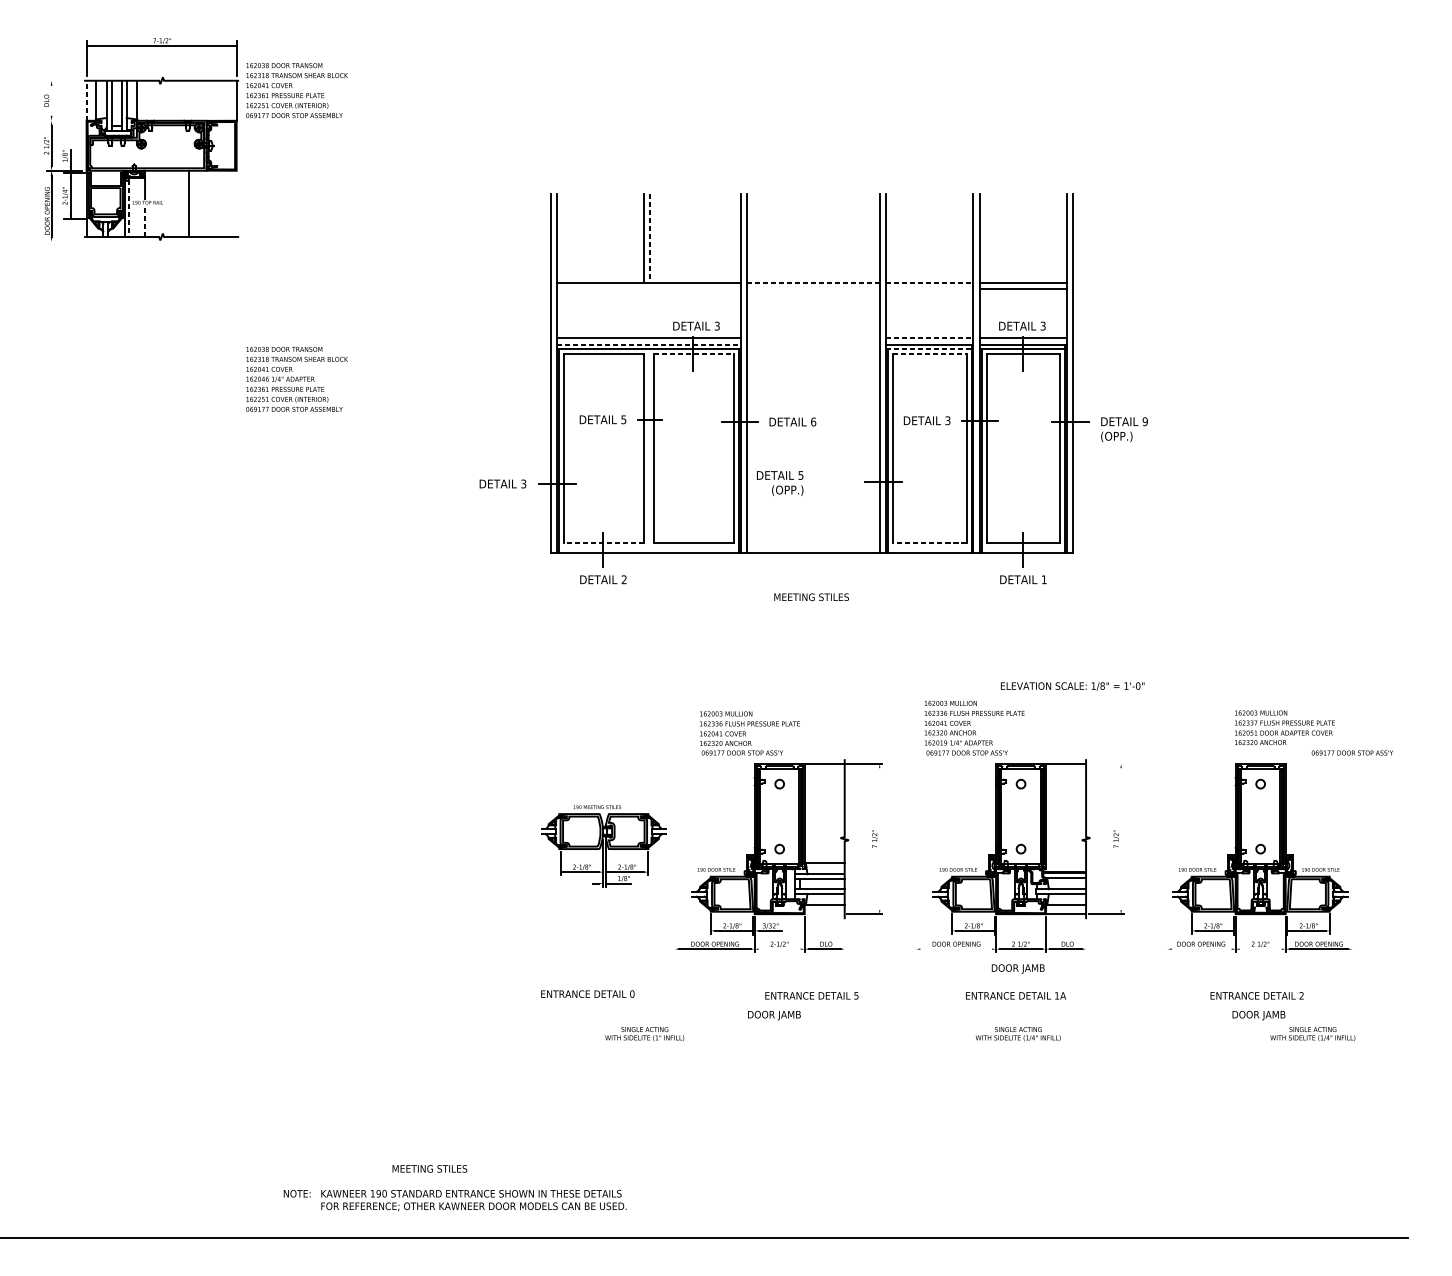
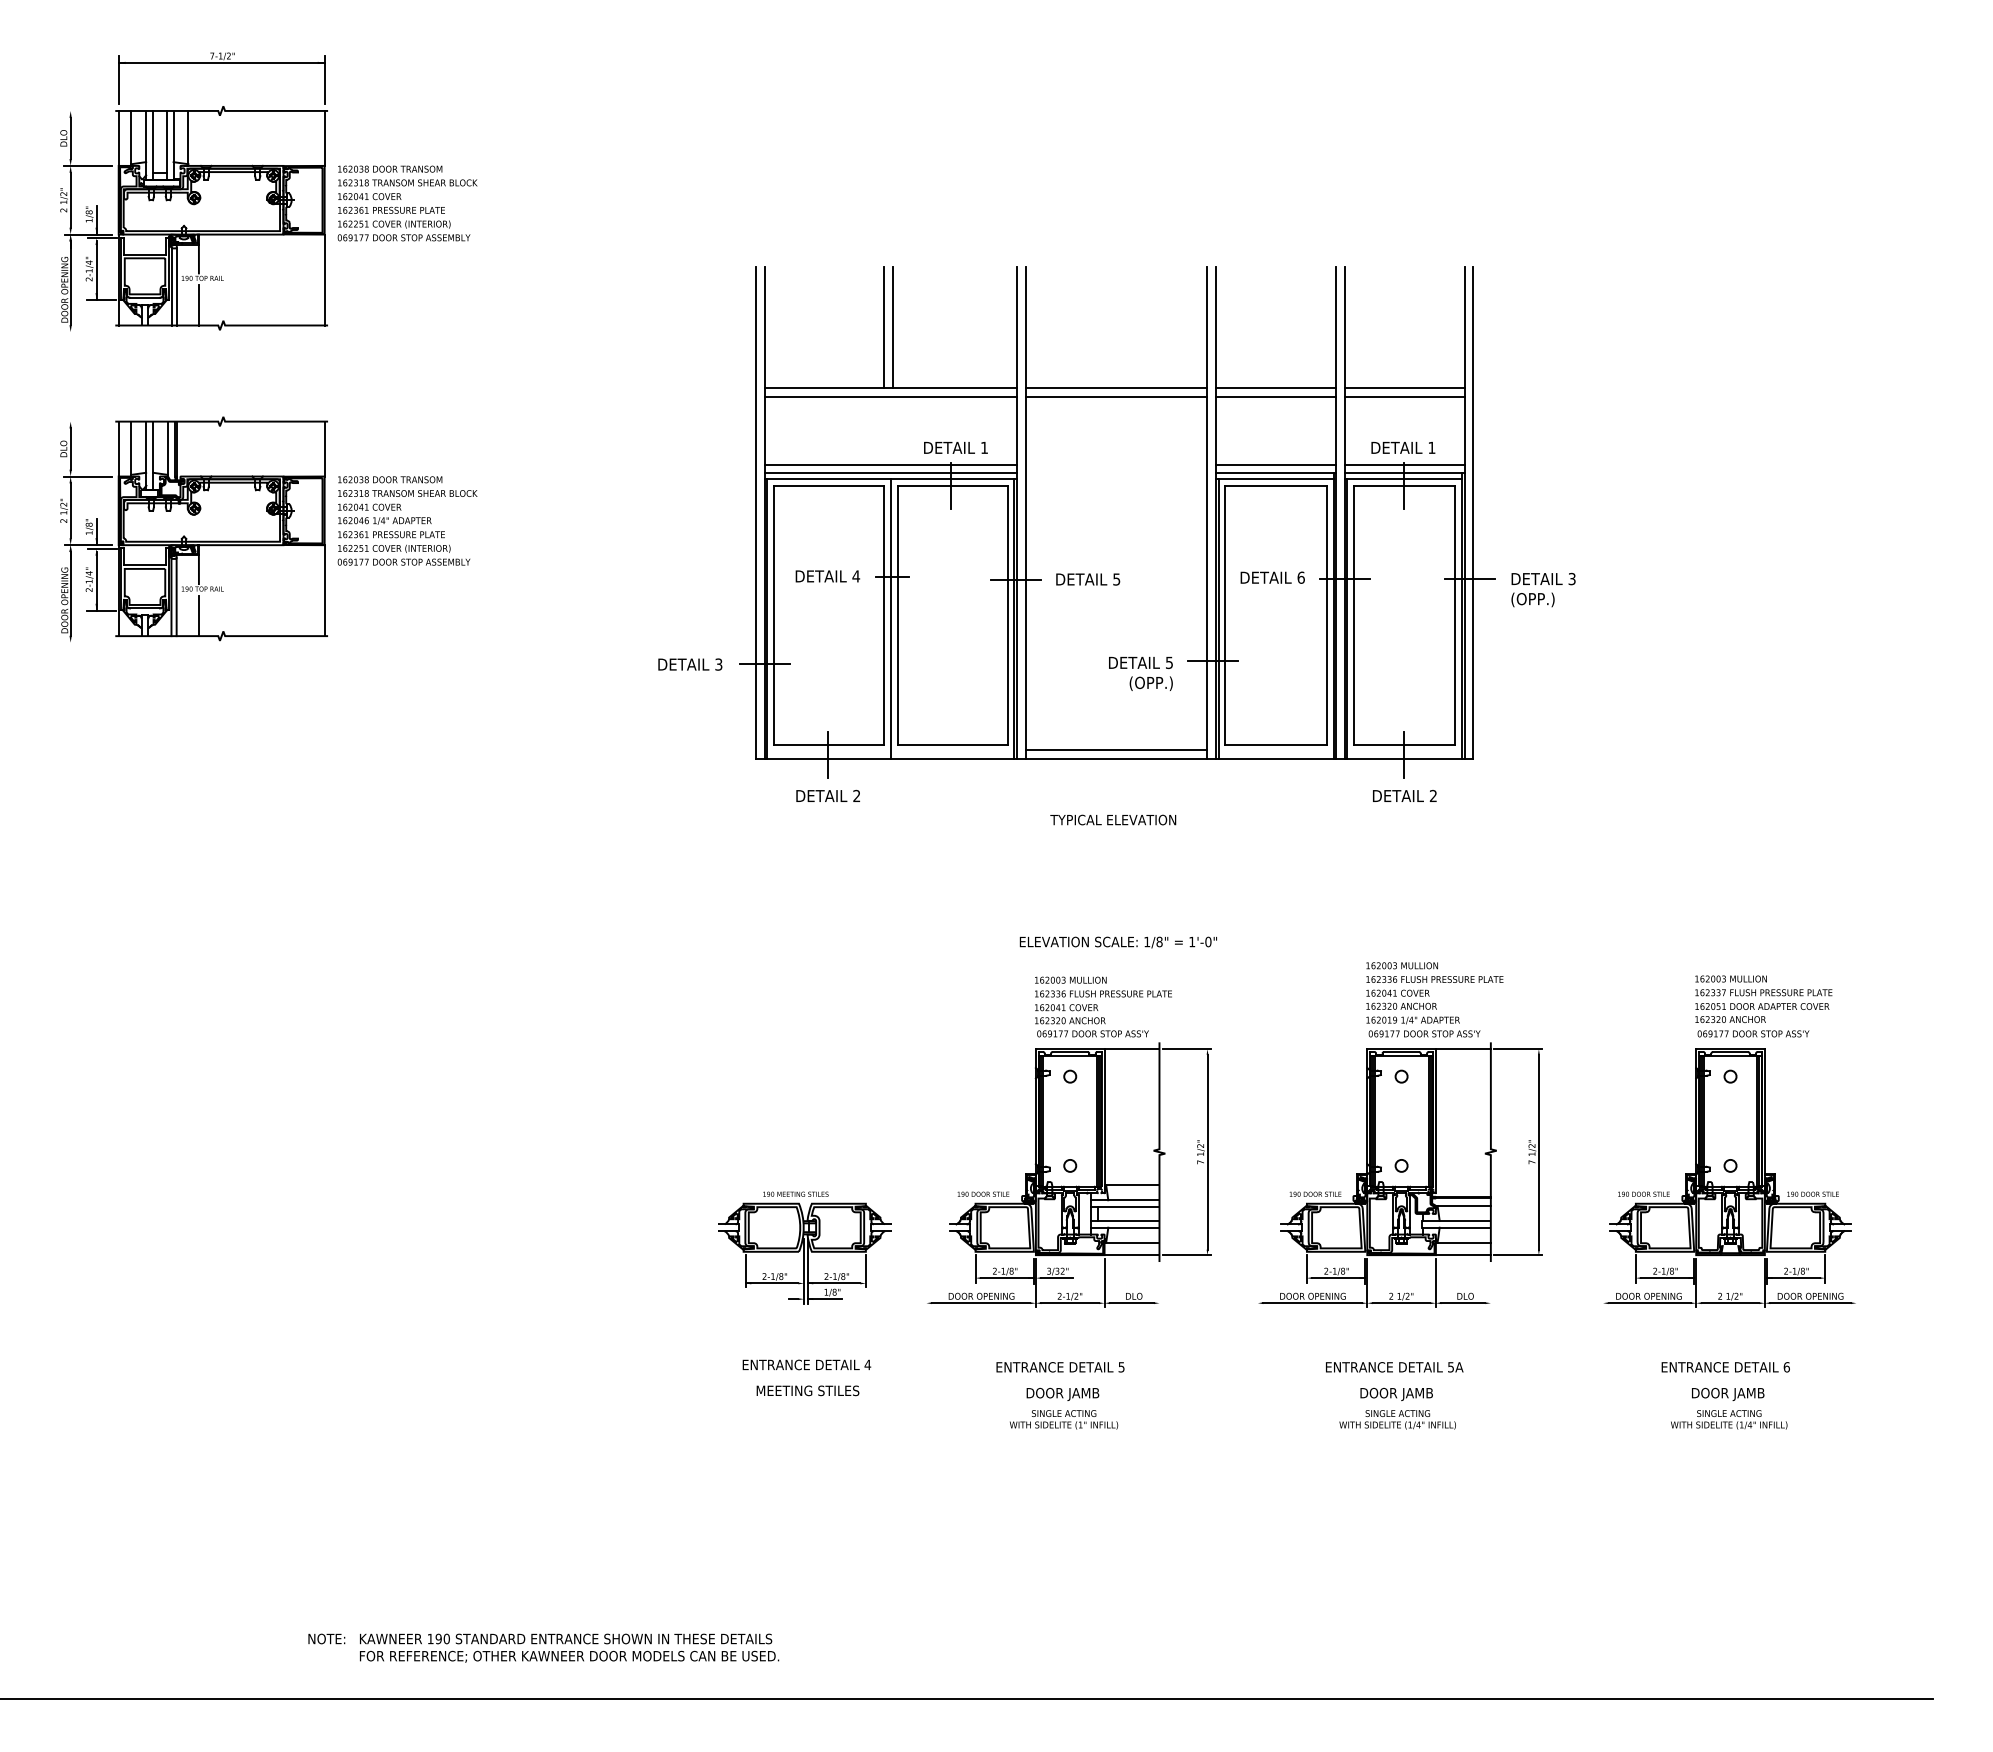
text: (296, 90) -> (407, 203), moved
line: (51, 100) -> (70, 138), added
line: (86, 100) -> (118, 137), dashed -> solid
line: (63, 120) -> (87, 165), added
line: (188, 203) -> (324, 279), moved
line: (128, 208) -> (176, 286), dashed -> solid
line: (144, 222) -> (198, 305), dashed -> solid
line: (650, 238) -> (892, 327), dashed -> solid
line: (813, 282) -> (1116, 388), dashed -> solid
line: (929, 282) -> (1276, 388), dashed -> solid
line: (648, 288) -> (890, 396), added
line: (813, 288) -> (1116, 396), added
line: (929, 288) -> (1275, 396), added
text: (717, 325) -> (984, 447), 3 -> 1
text: (1042, 325) -> (1431, 447), 3 -> 1
line: (929, 338) -> (1276, 464), dashed -> solid
line: (649, 344) -> (891, 473), dashed -> solid
line: (928, 349) -> (1274, 479), dashed -> solid
line: (693, 354) -> (952, 486), dashed -> solid
line: (929, 354) -> (1276, 486), dashed -> solid
part: (141, 384) -> (193, 528), added
text: (624, 419) -> (856, 576), 5 -> 4
text: (947, 420) -> (1300, 577), 3 -> 6
text: (1144, 421) -> (1571, 578), 9 -> 3
text: (813, 422) -> (1116, 579), 6 -> 5
line: (648, 450) -> (890, 618), added
text: (779, 483) -> (1140, 673), moved
line: (604, 542) -> (829, 745), dashed -> solid
line: (929, 542) -> (1276, 745), dashed -> solid
line: (813, 546) -> (1116, 750), added
text: (1043, 579) -> (1432, 795), 1 -> 2
text: (811, 596) -> (1113, 819), MEETING STILES -> TYPICAL ELEVATION
text: (1071, 686) -> (1117, 942), moved
text: (974, 727) -> (1434, 999), moved
text: (750, 733) -> (1103, 1006), moved
text: (1352, 752) -> (1753, 1033), moved
line: (1106, 764) -> (1518, 1049), added
line: (879, 838) -> (1207, 1151), added
line: (1120, 838) -> (1538, 1151), added
part: (603, 845) -> (804, 1247), moved
line: (824, 914) -> (1131, 1255), added
line: (779, 949) -> (1070, 1303), added
line: (956, 949) -> (1312, 1303), added
line: (1201, 949) -> (1649, 1303), added
line: (1260, 949) -> (1730, 1303), added
text: (1018, 969) -> (1396, 1394), moved
text: (632, 993) -> (867, 1364), 0 -> 4
text: (811, 996) -> (1060, 1367), moved
text: (1056, 996) -> (1450, 1367), 1A -> 5A
text: (1301, 996) -> (1786, 1367), 2 -> 6
text: (645, 1033) -> (1064, 1419), moved
text: (1313, 1033) -> (1729, 1419), moved
text: (429, 1168) -> (807, 1390), moved
text: (455, 1199) -> (543, 1647), moved

